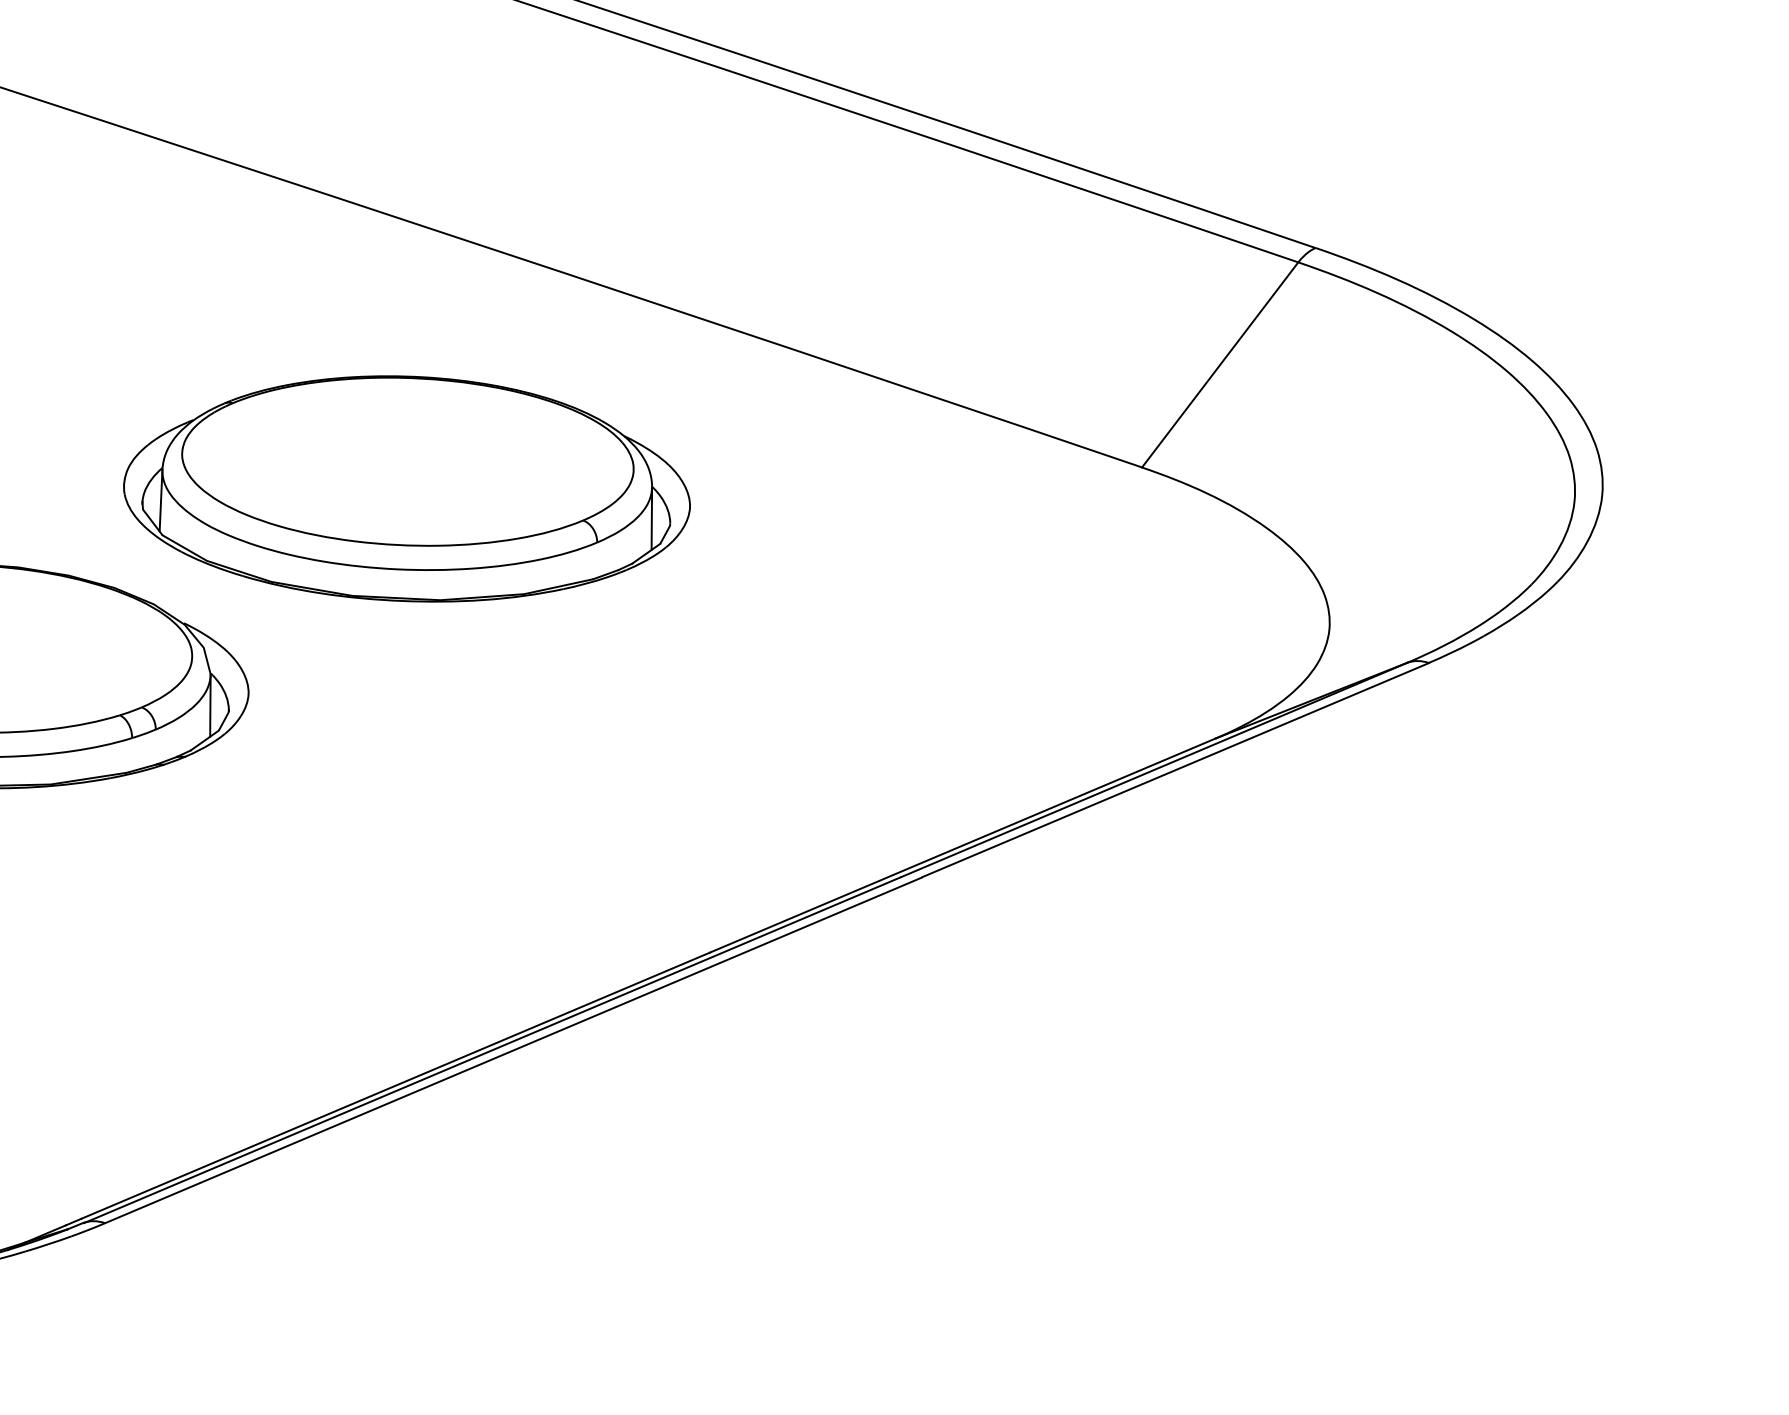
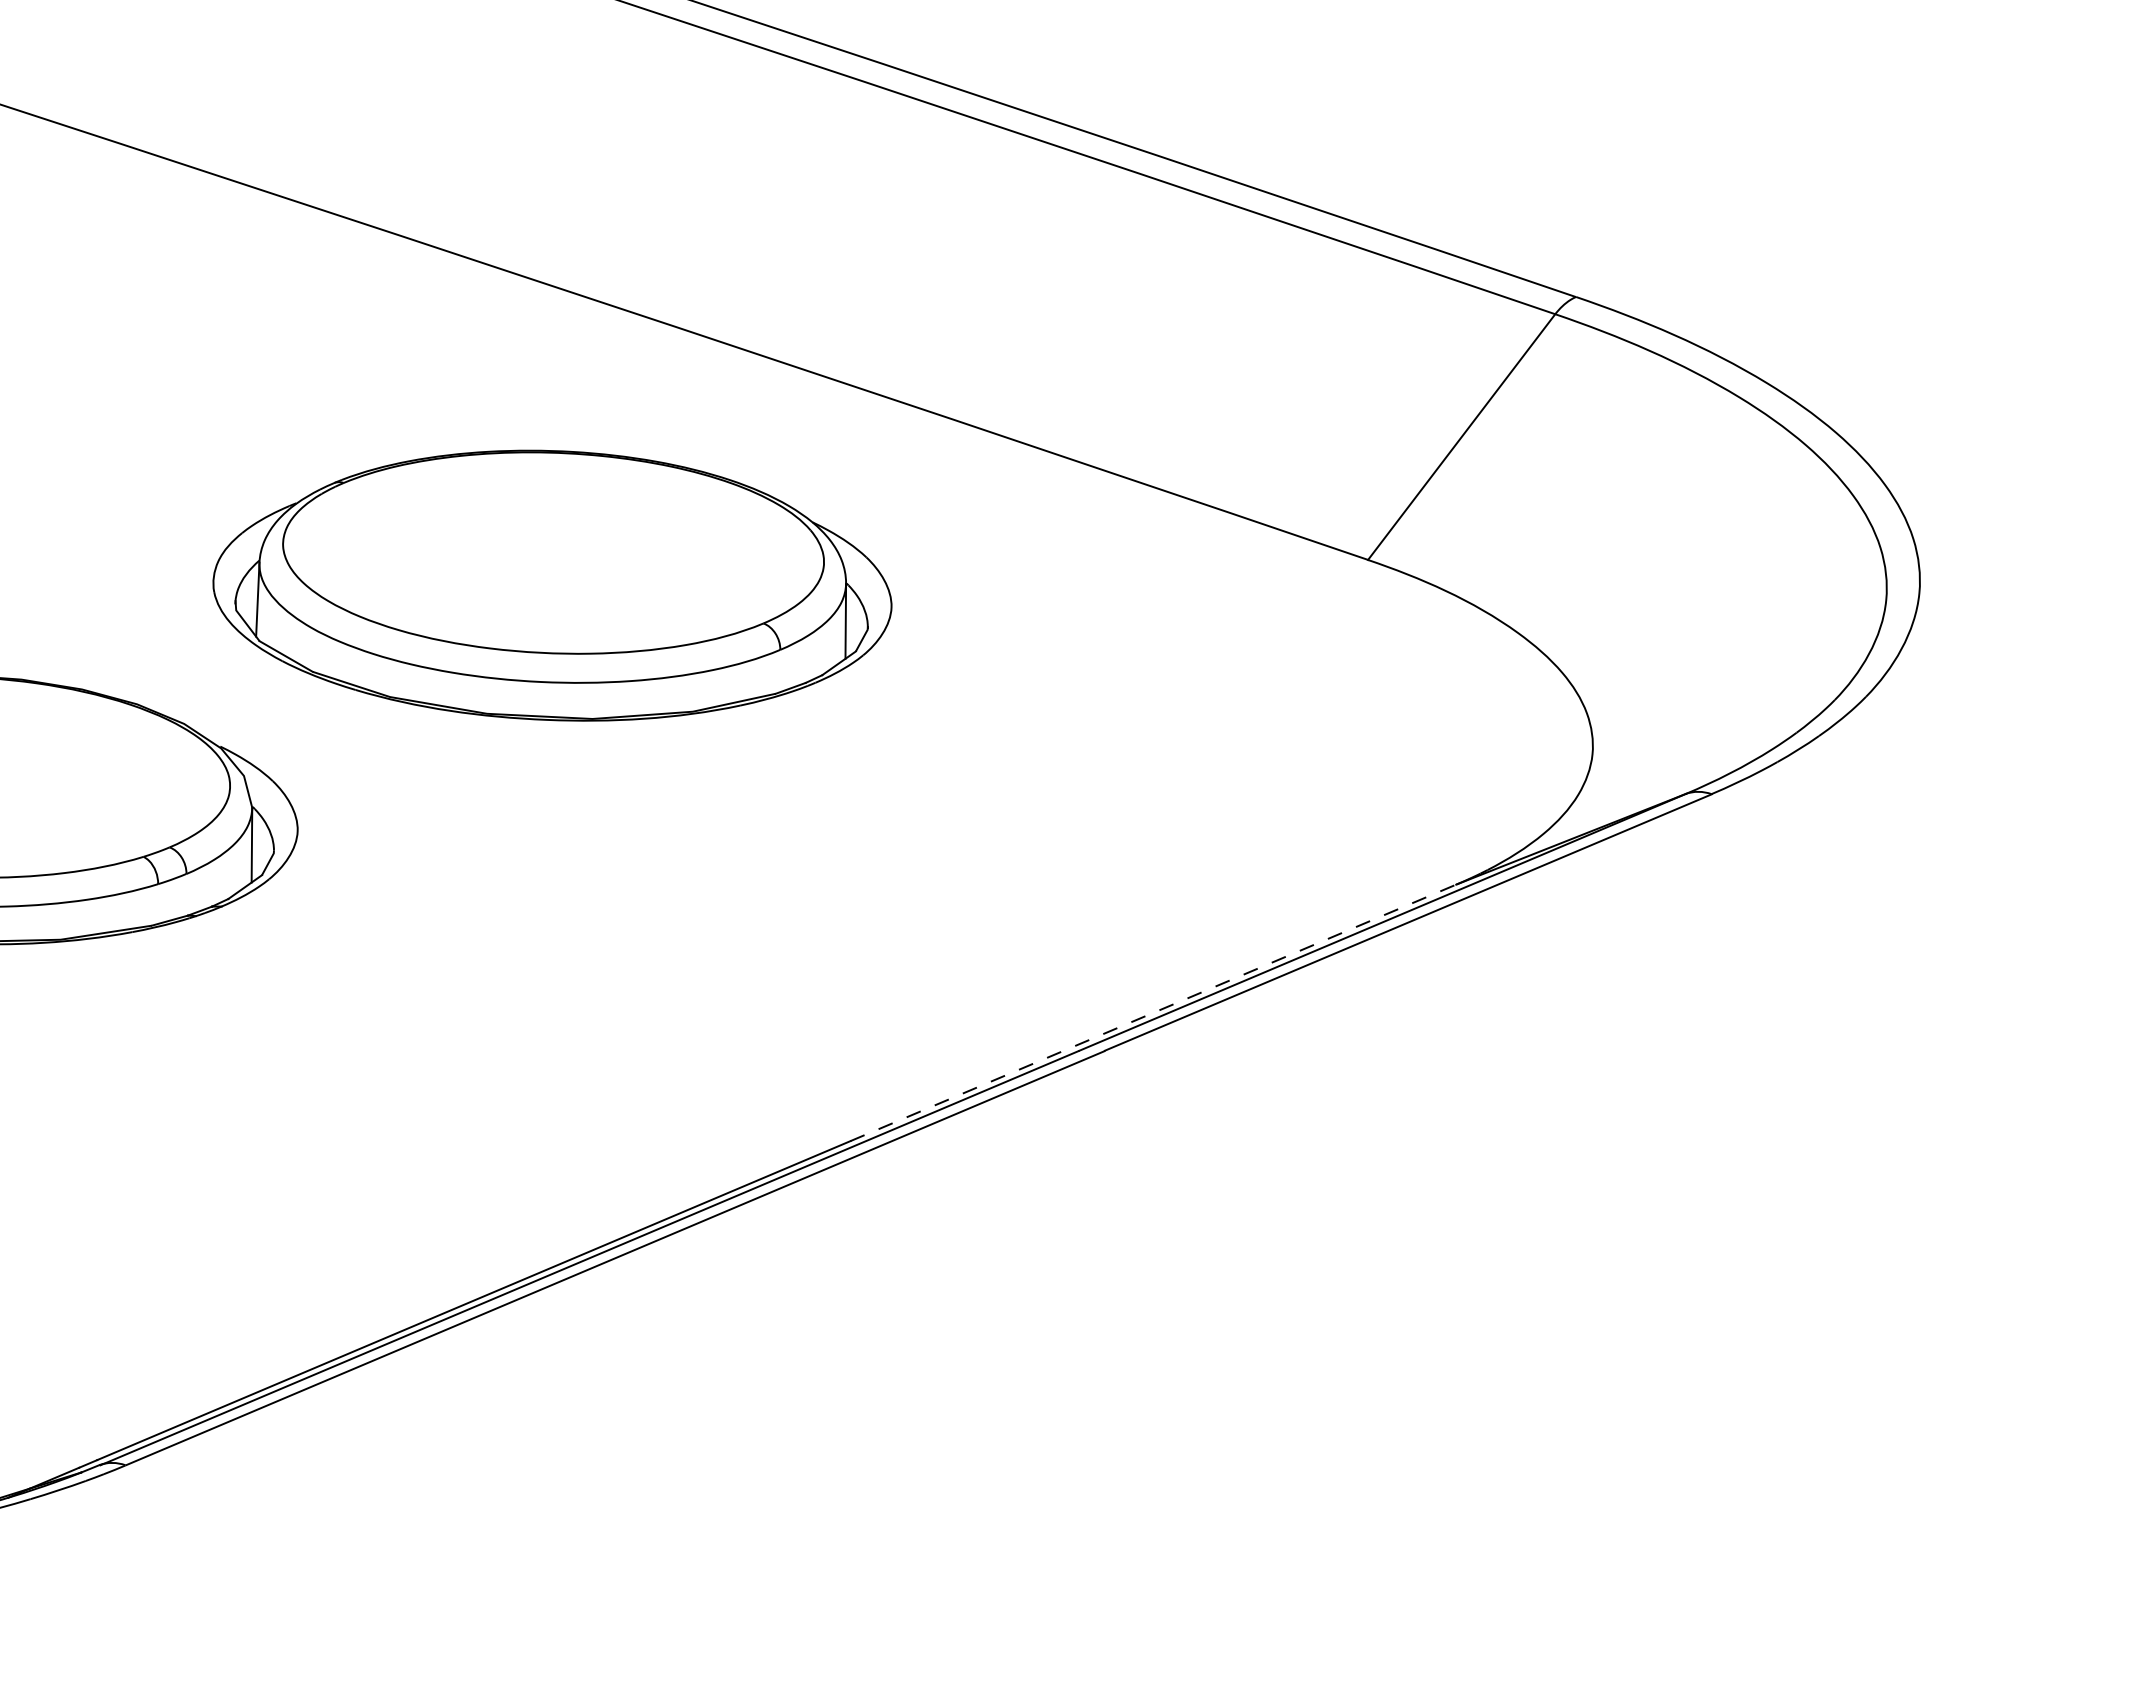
part: (407, 488) -> (552, 585), moved
line: (962, 845) -> (1153, 1012), solid -> dashed

